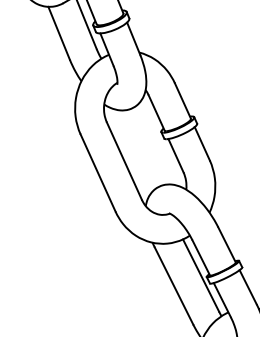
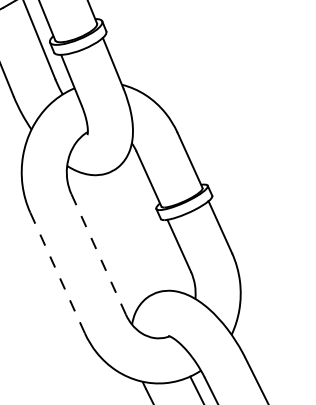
line: (124, 160) -> (98, 253), solid -> dashed
line: (97, 172) -> (56, 272), solid -> dashed

